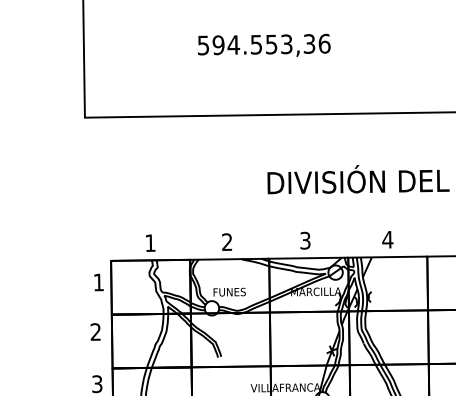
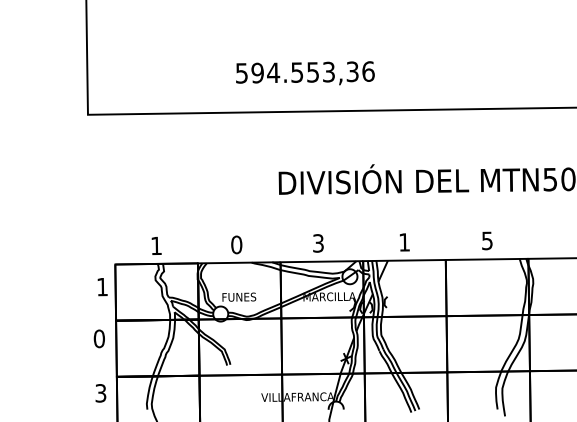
text: (264, 45) -> (305, 73), moved
text: (387, 239) -> (404, 242), 4 -> 1
text: (227, 241) -> (236, 244), 2 -> 0
text: (95, 331) -> (98, 338), 2 -> 0

